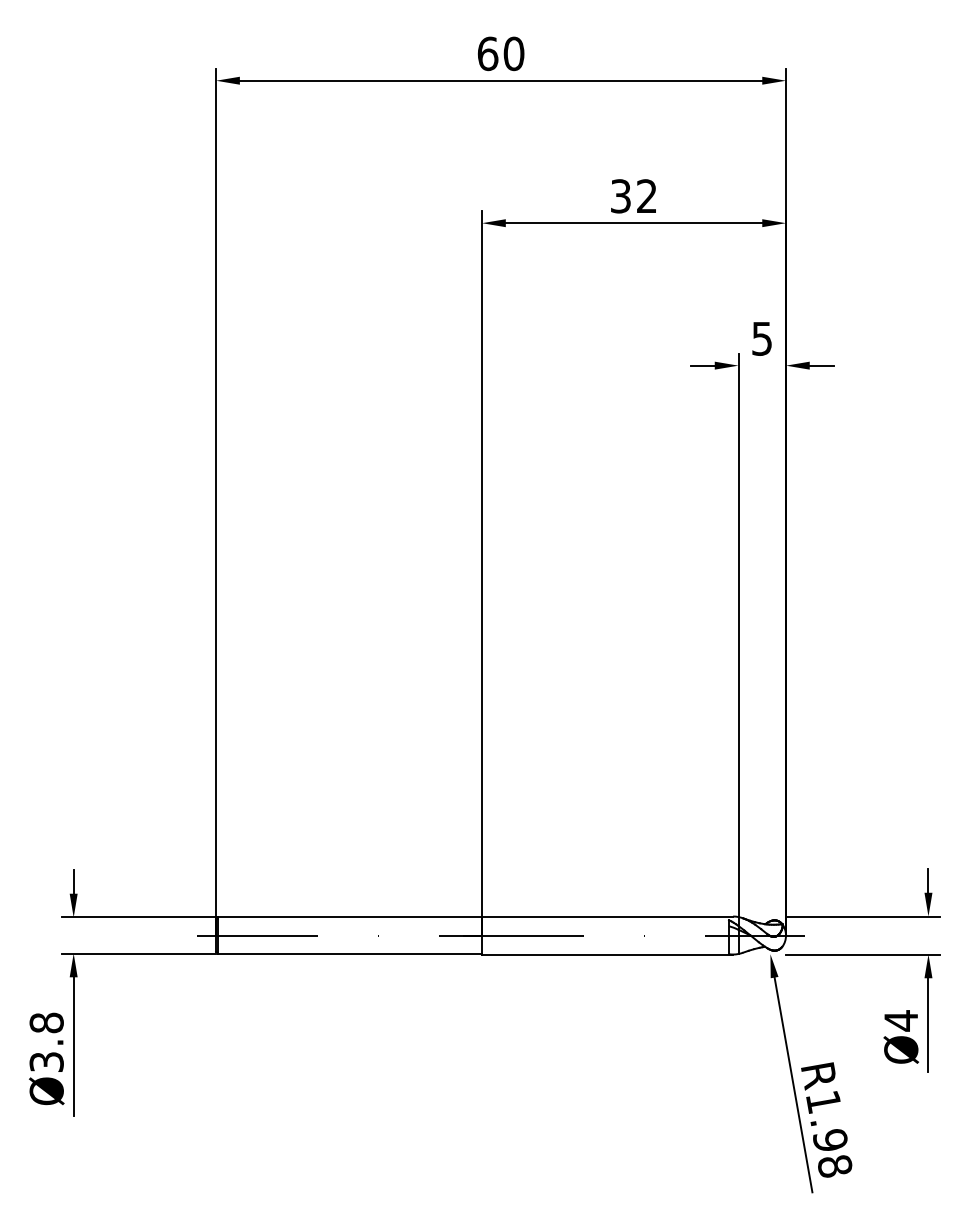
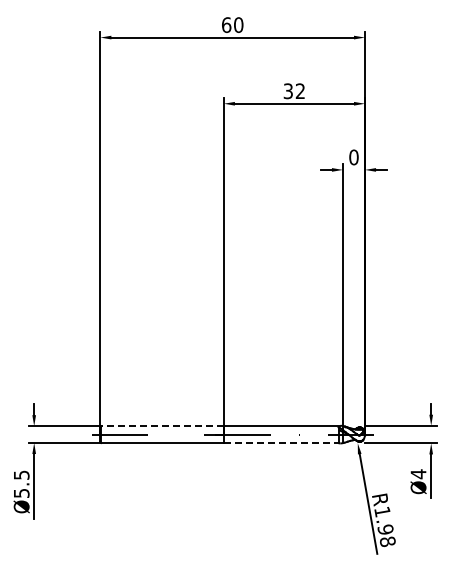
text: (761, 338) -> (353, 157), 5 -> 0
line: (349, 918) -> (162, 426), solid -> dashed
line: (608, 954) -> (282, 443), solid -> dashed
text: (46, 1040) -> (21, 483), Ø3.8 -> Ø5.5

